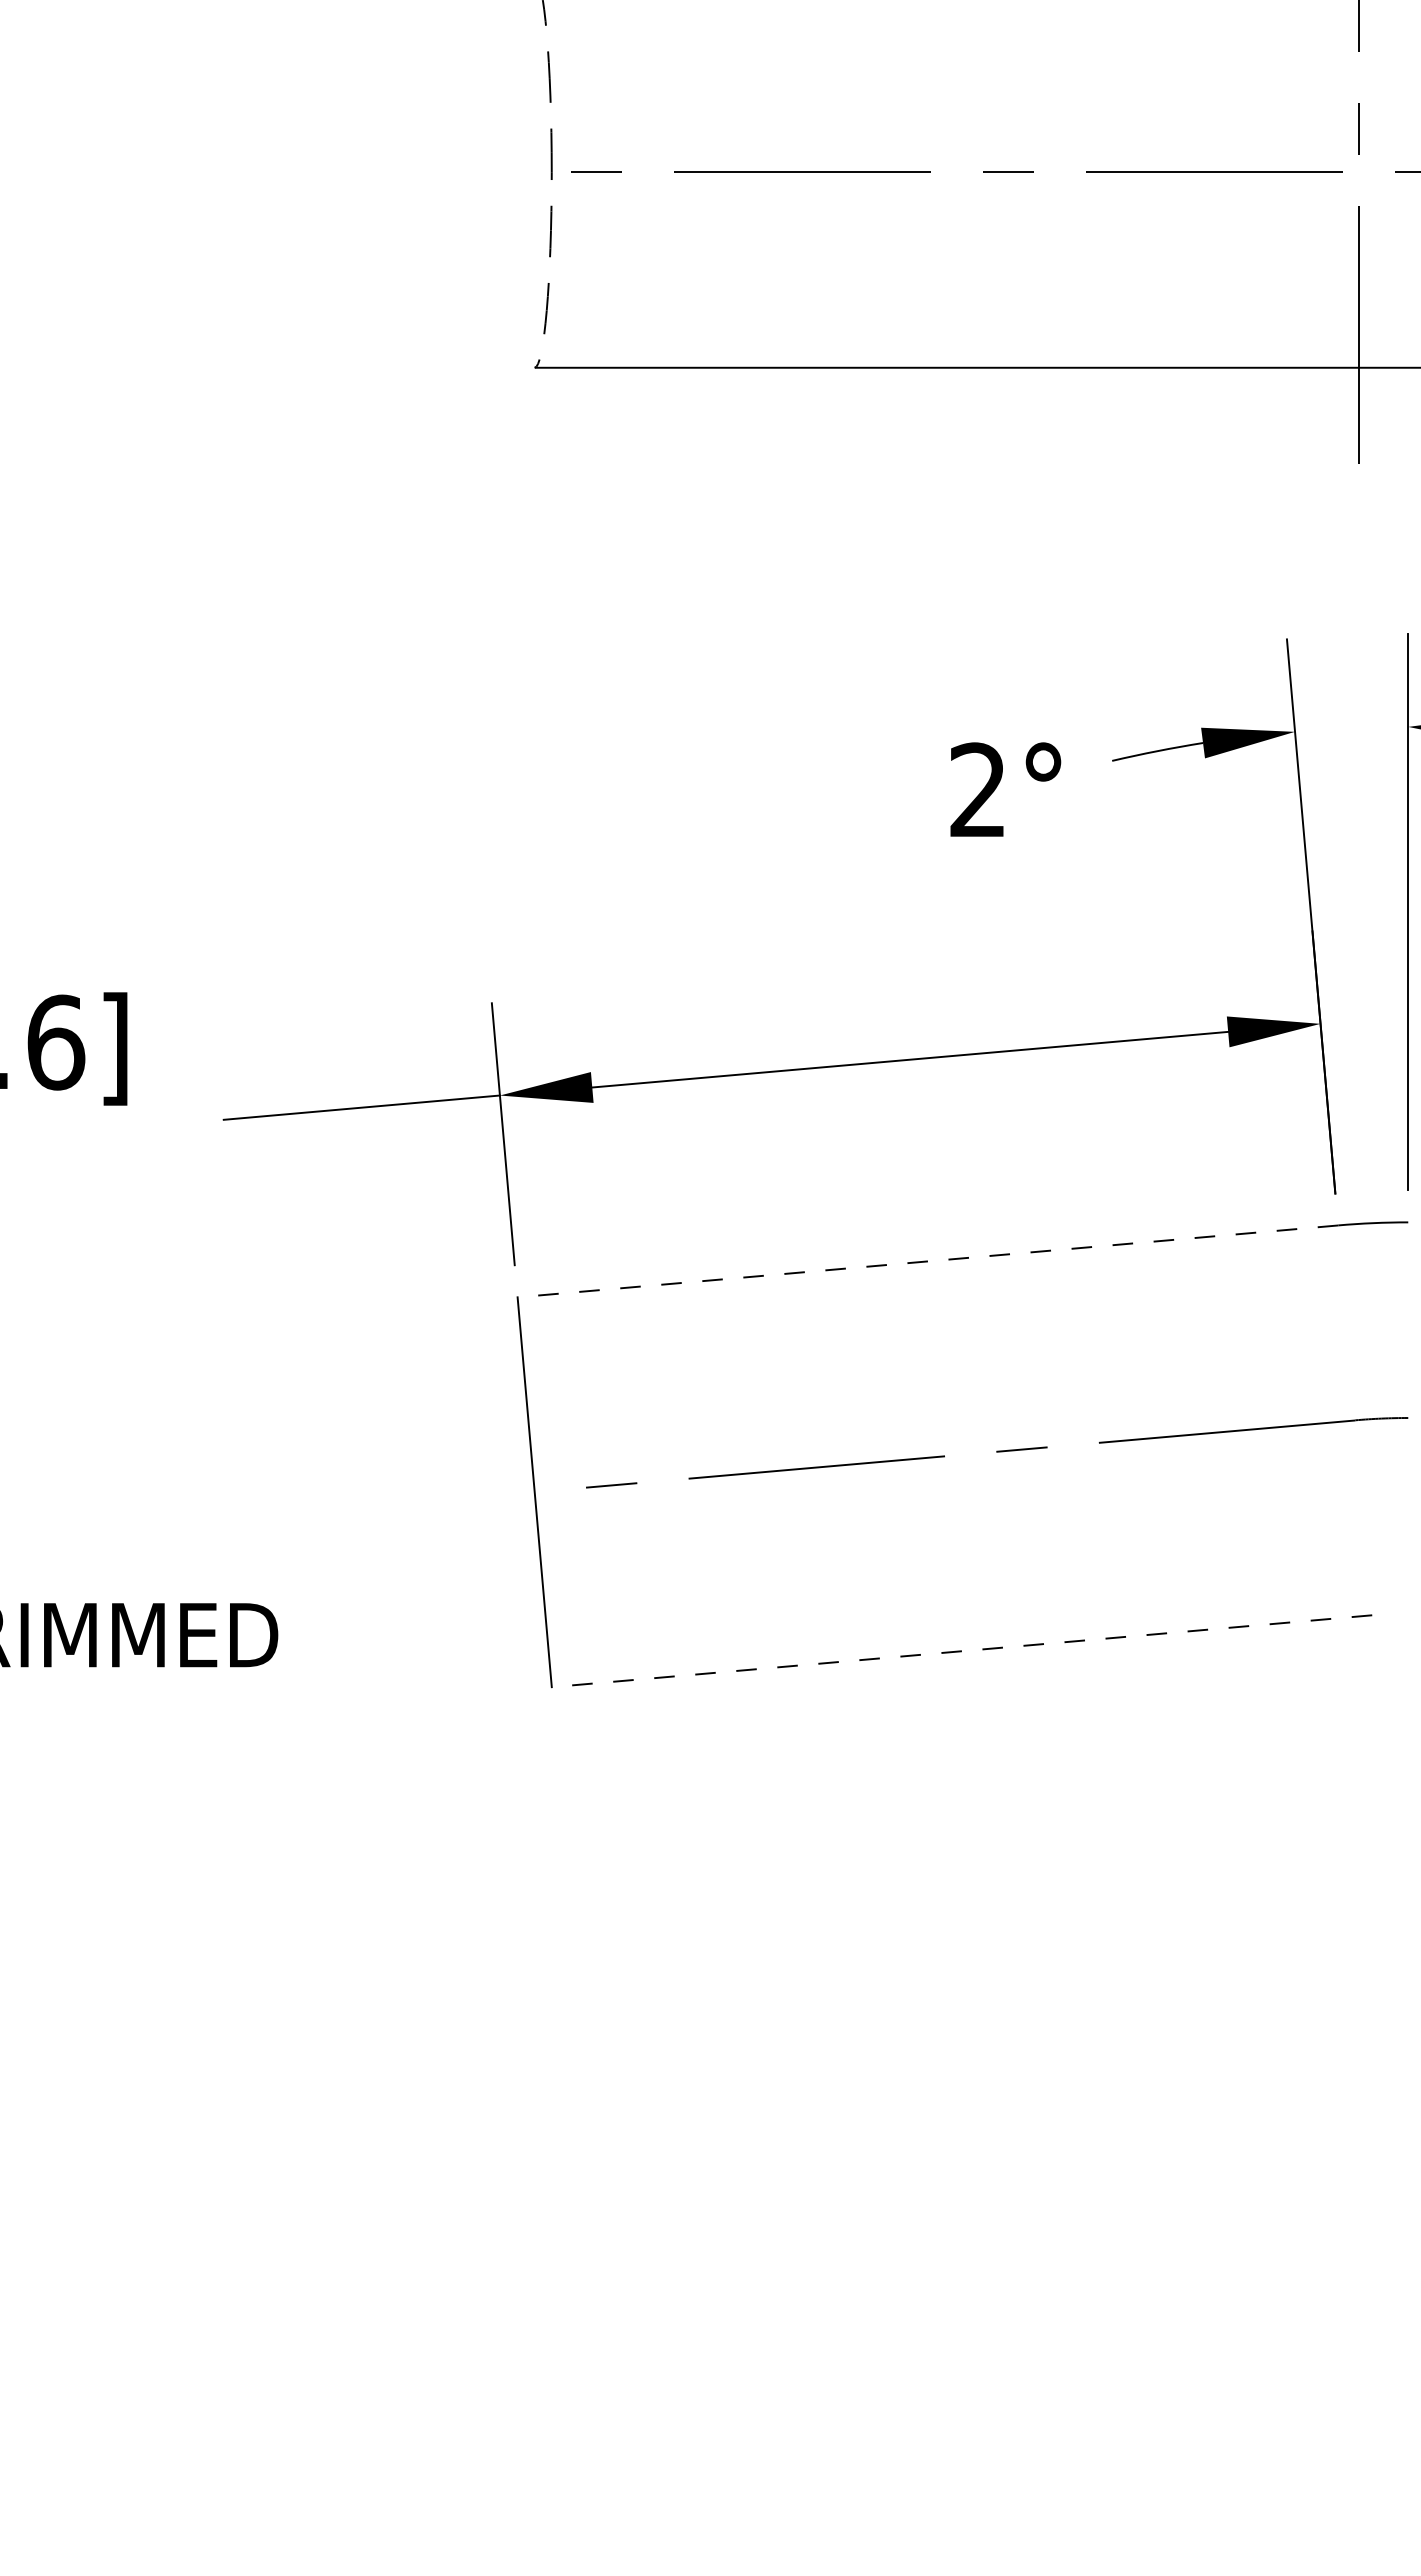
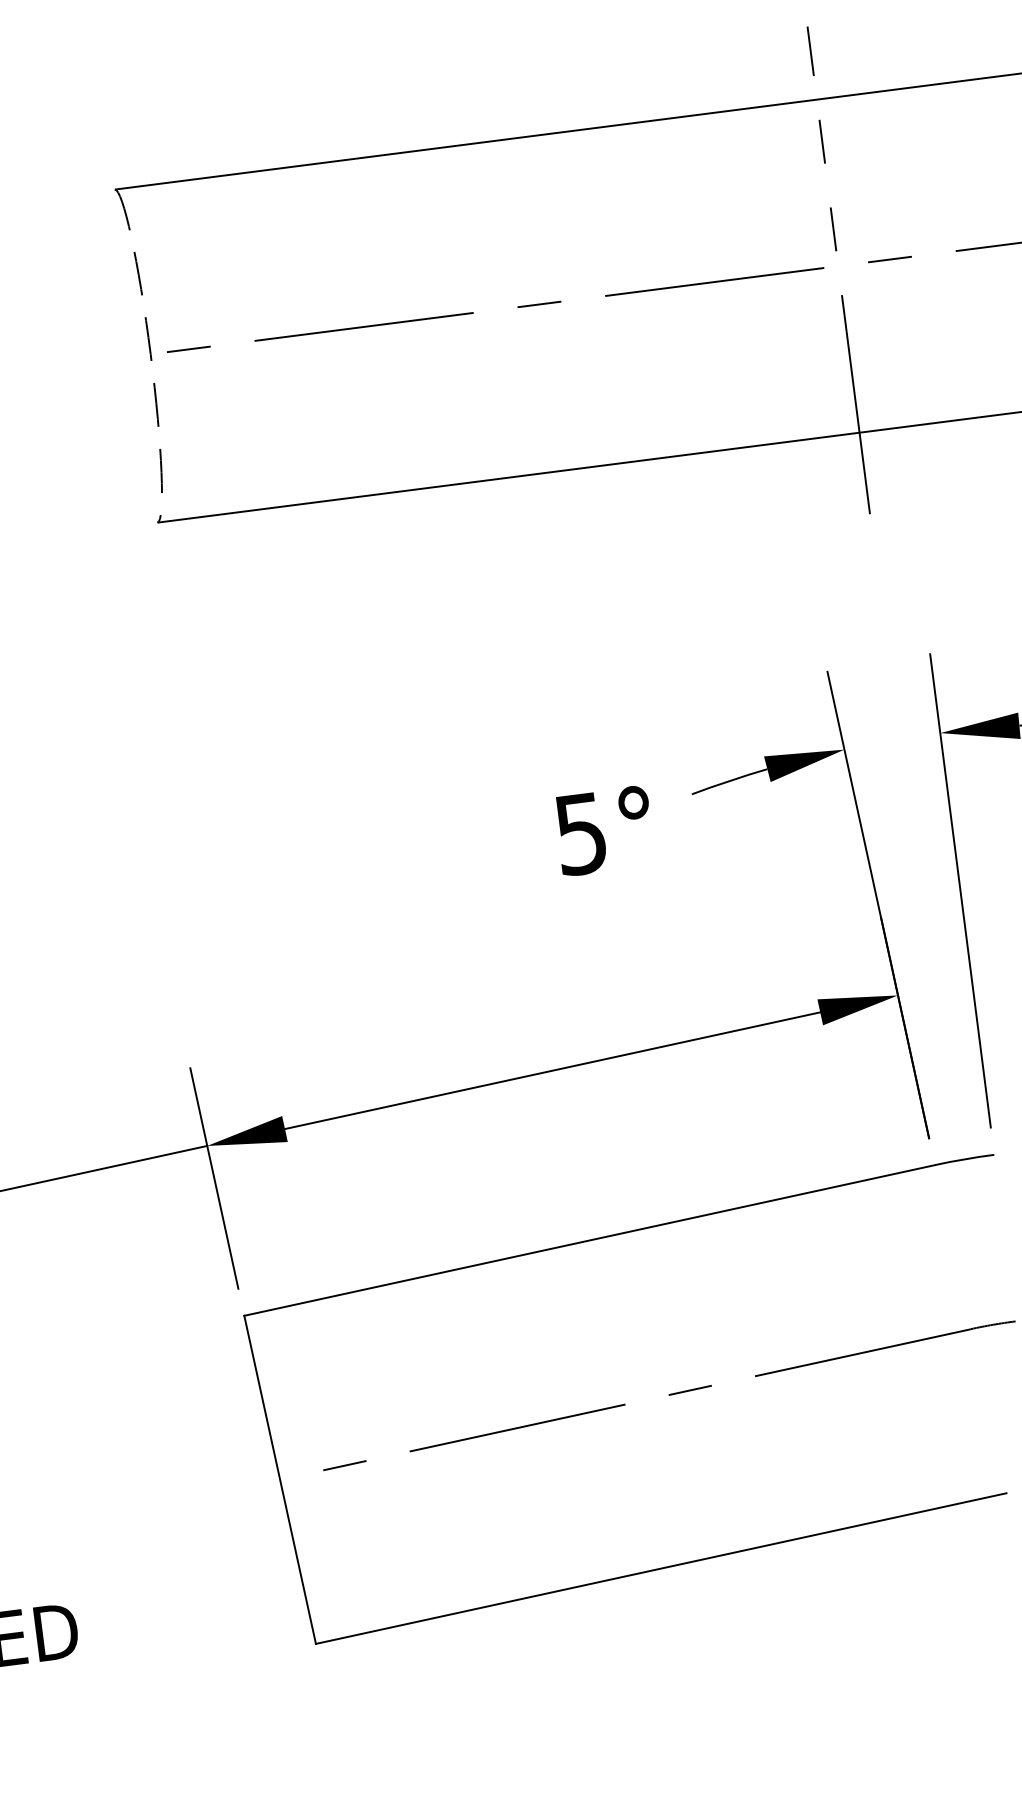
text: (977, 790) -> (580, 834), 2° -> 5°
line: (927, 1261) -> (589, 1240), dashed -> solid
line: (962, 1651) -> (661, 1568), dashed -> solid

